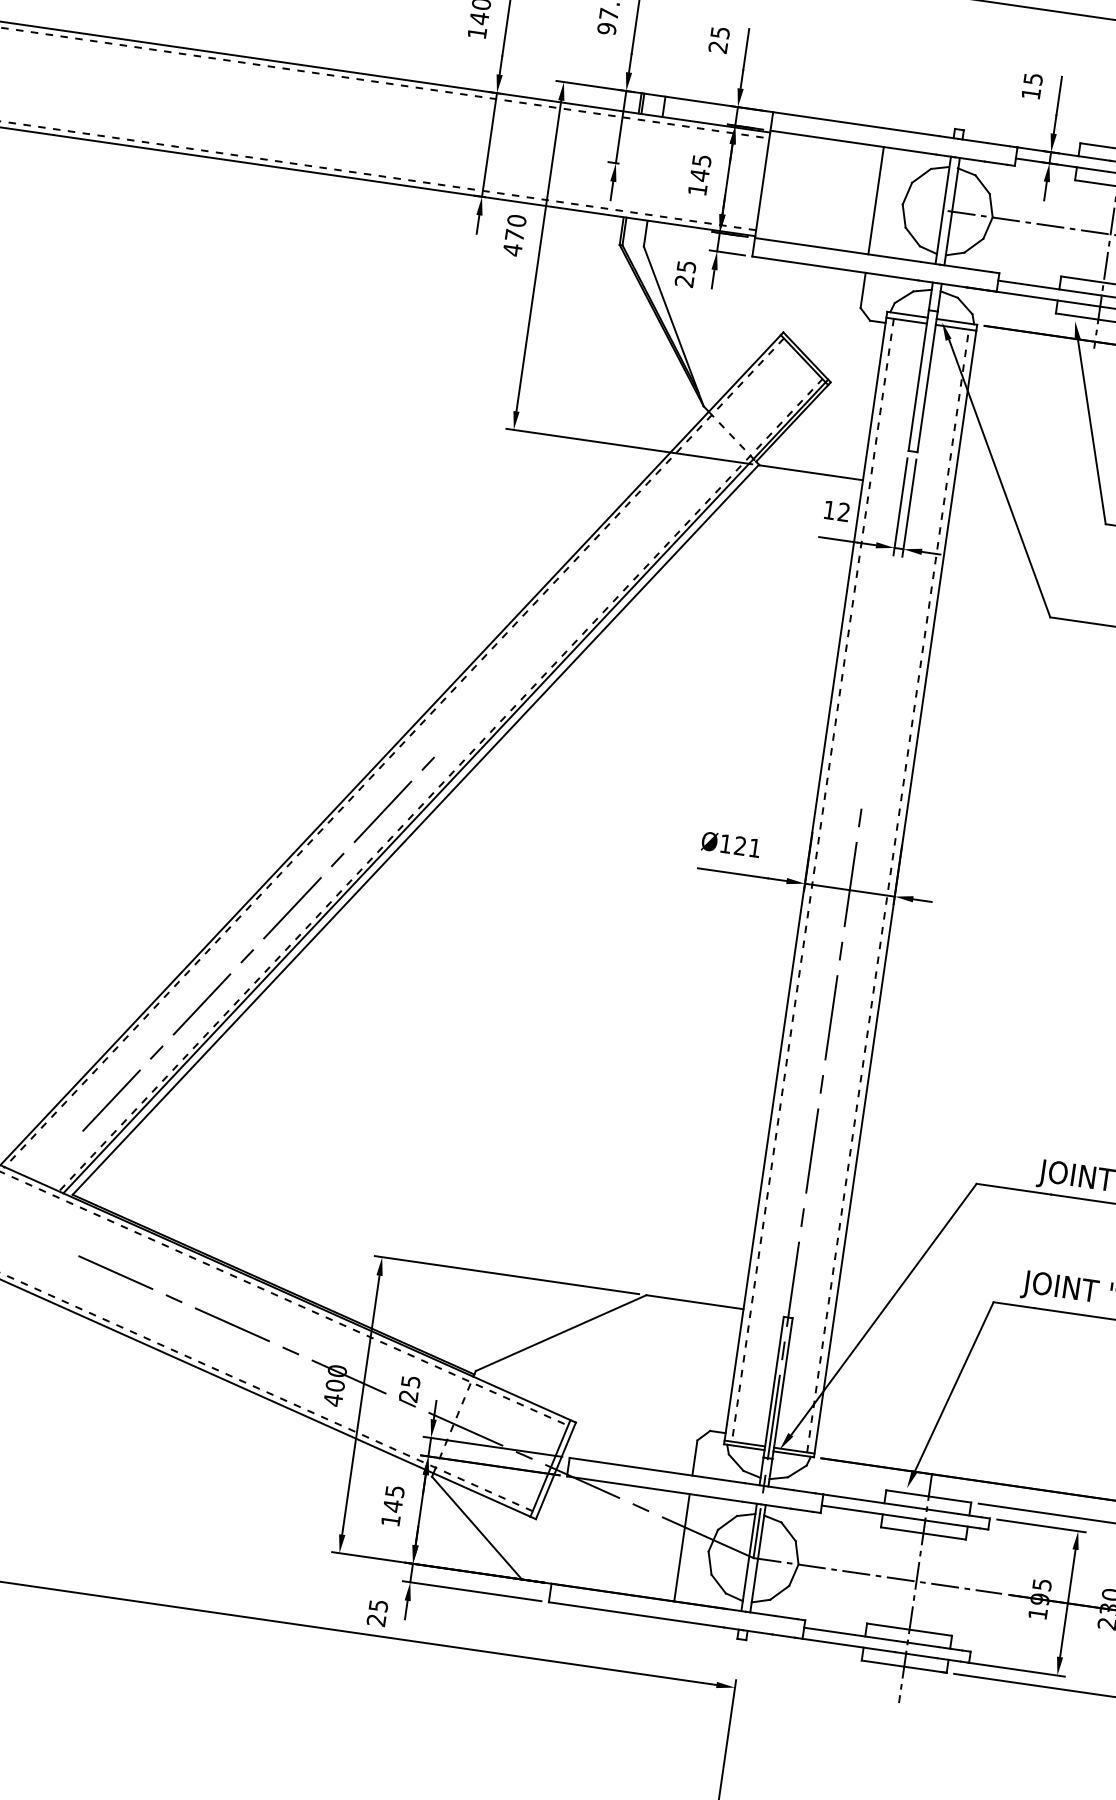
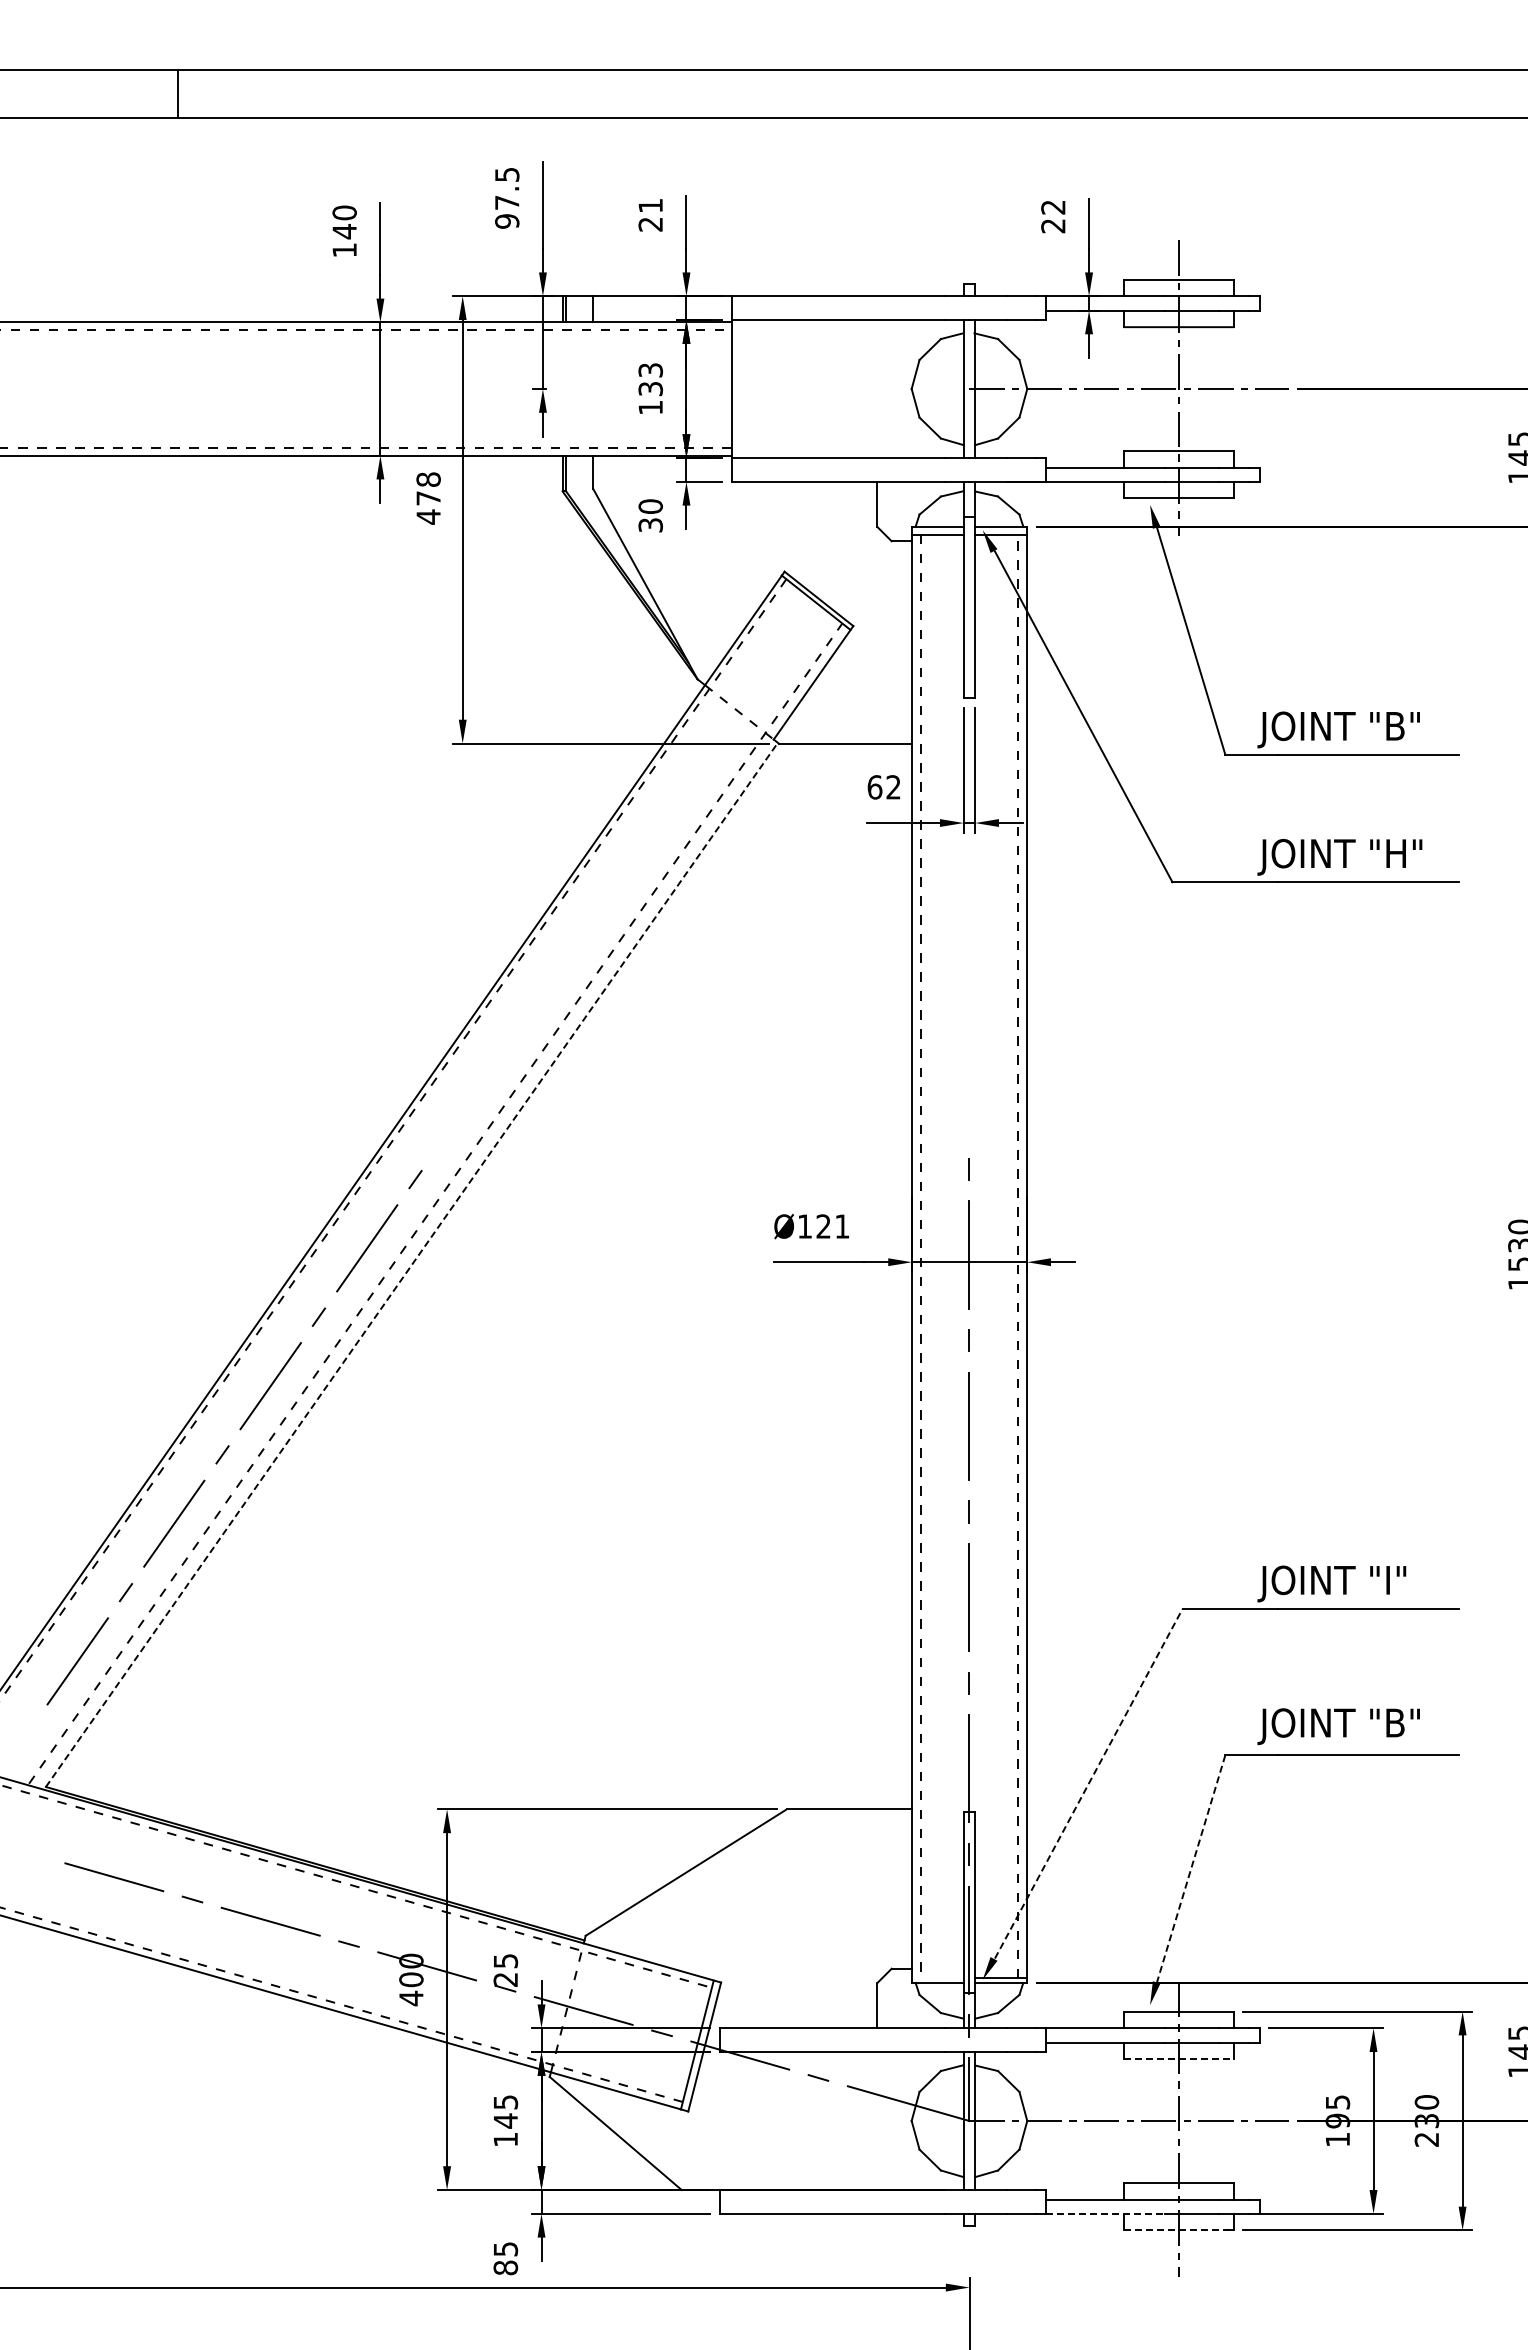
text: (720, 32) -> (650, 205), 25 -> 21
text: (1032, 86) -> (1053, 216), 15 -> 22
text: (700, 167) -> (650, 379), 145 -> 133
line: (876, 201) -> (877, 389), removed
text: (516, 220) -> (428, 479), 470 -> 478
text: (685, 273) -> (650, 515), 25 -> 30
text: (829, 510) -> (874, 787), 12 -> 62
line: (445, 786) -> (441, 1204), removed
line: (415, 829) -> (411, 1264), solid -> dashed
line: (883, 1308) -> (1088, 1783), solid -> dashed
line: (954, 1386) -> (1191, 1868), solid -> dashed
line: (744, 1443) -> (937, 1978), removed
line: (923, 1533) -> (1178, 2059), solid -> dashed
line: (681, 1548) -> (877, 2121), removed
text: (376, 1620) -> (505, 2267), 25 -> 85
line: (848, 1645) -> (1105, 2213), solid -> dashed
line: (903, 1666) -> (1178, 2230), solid -> dashed

